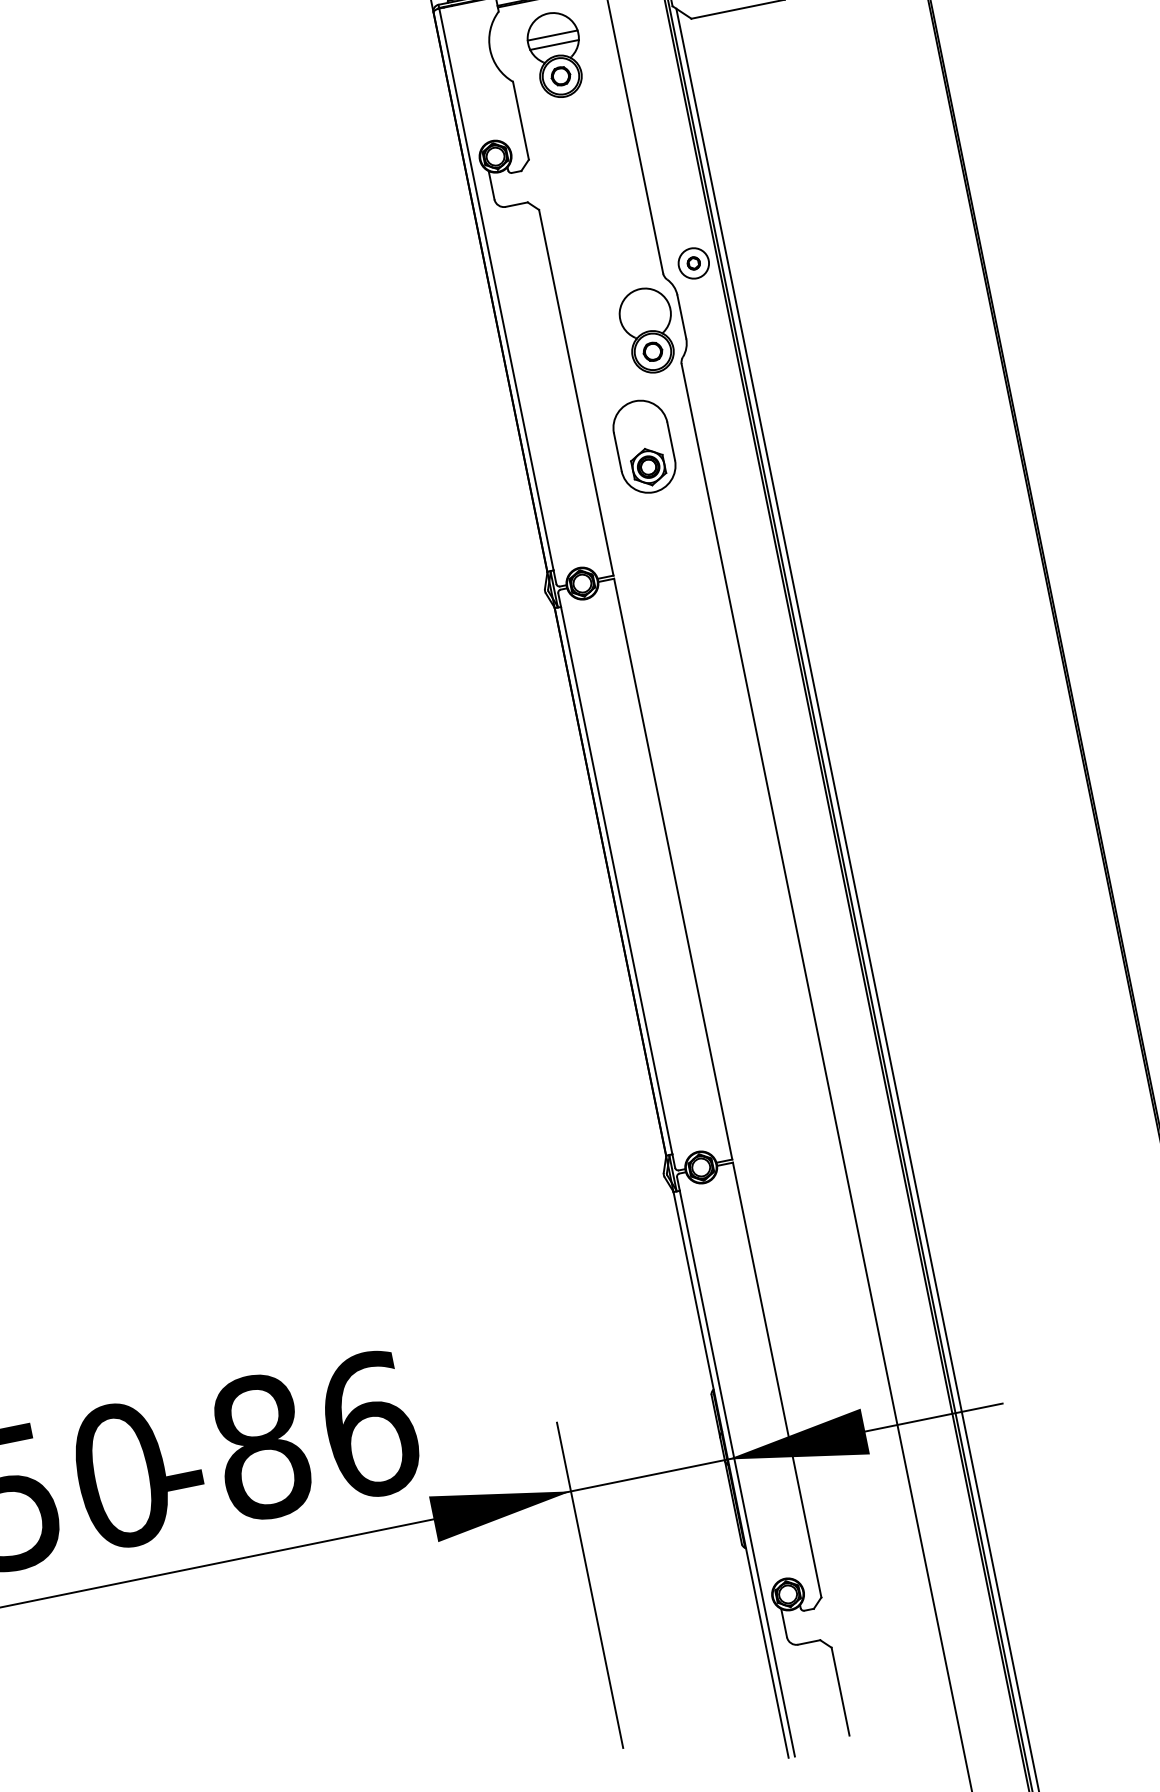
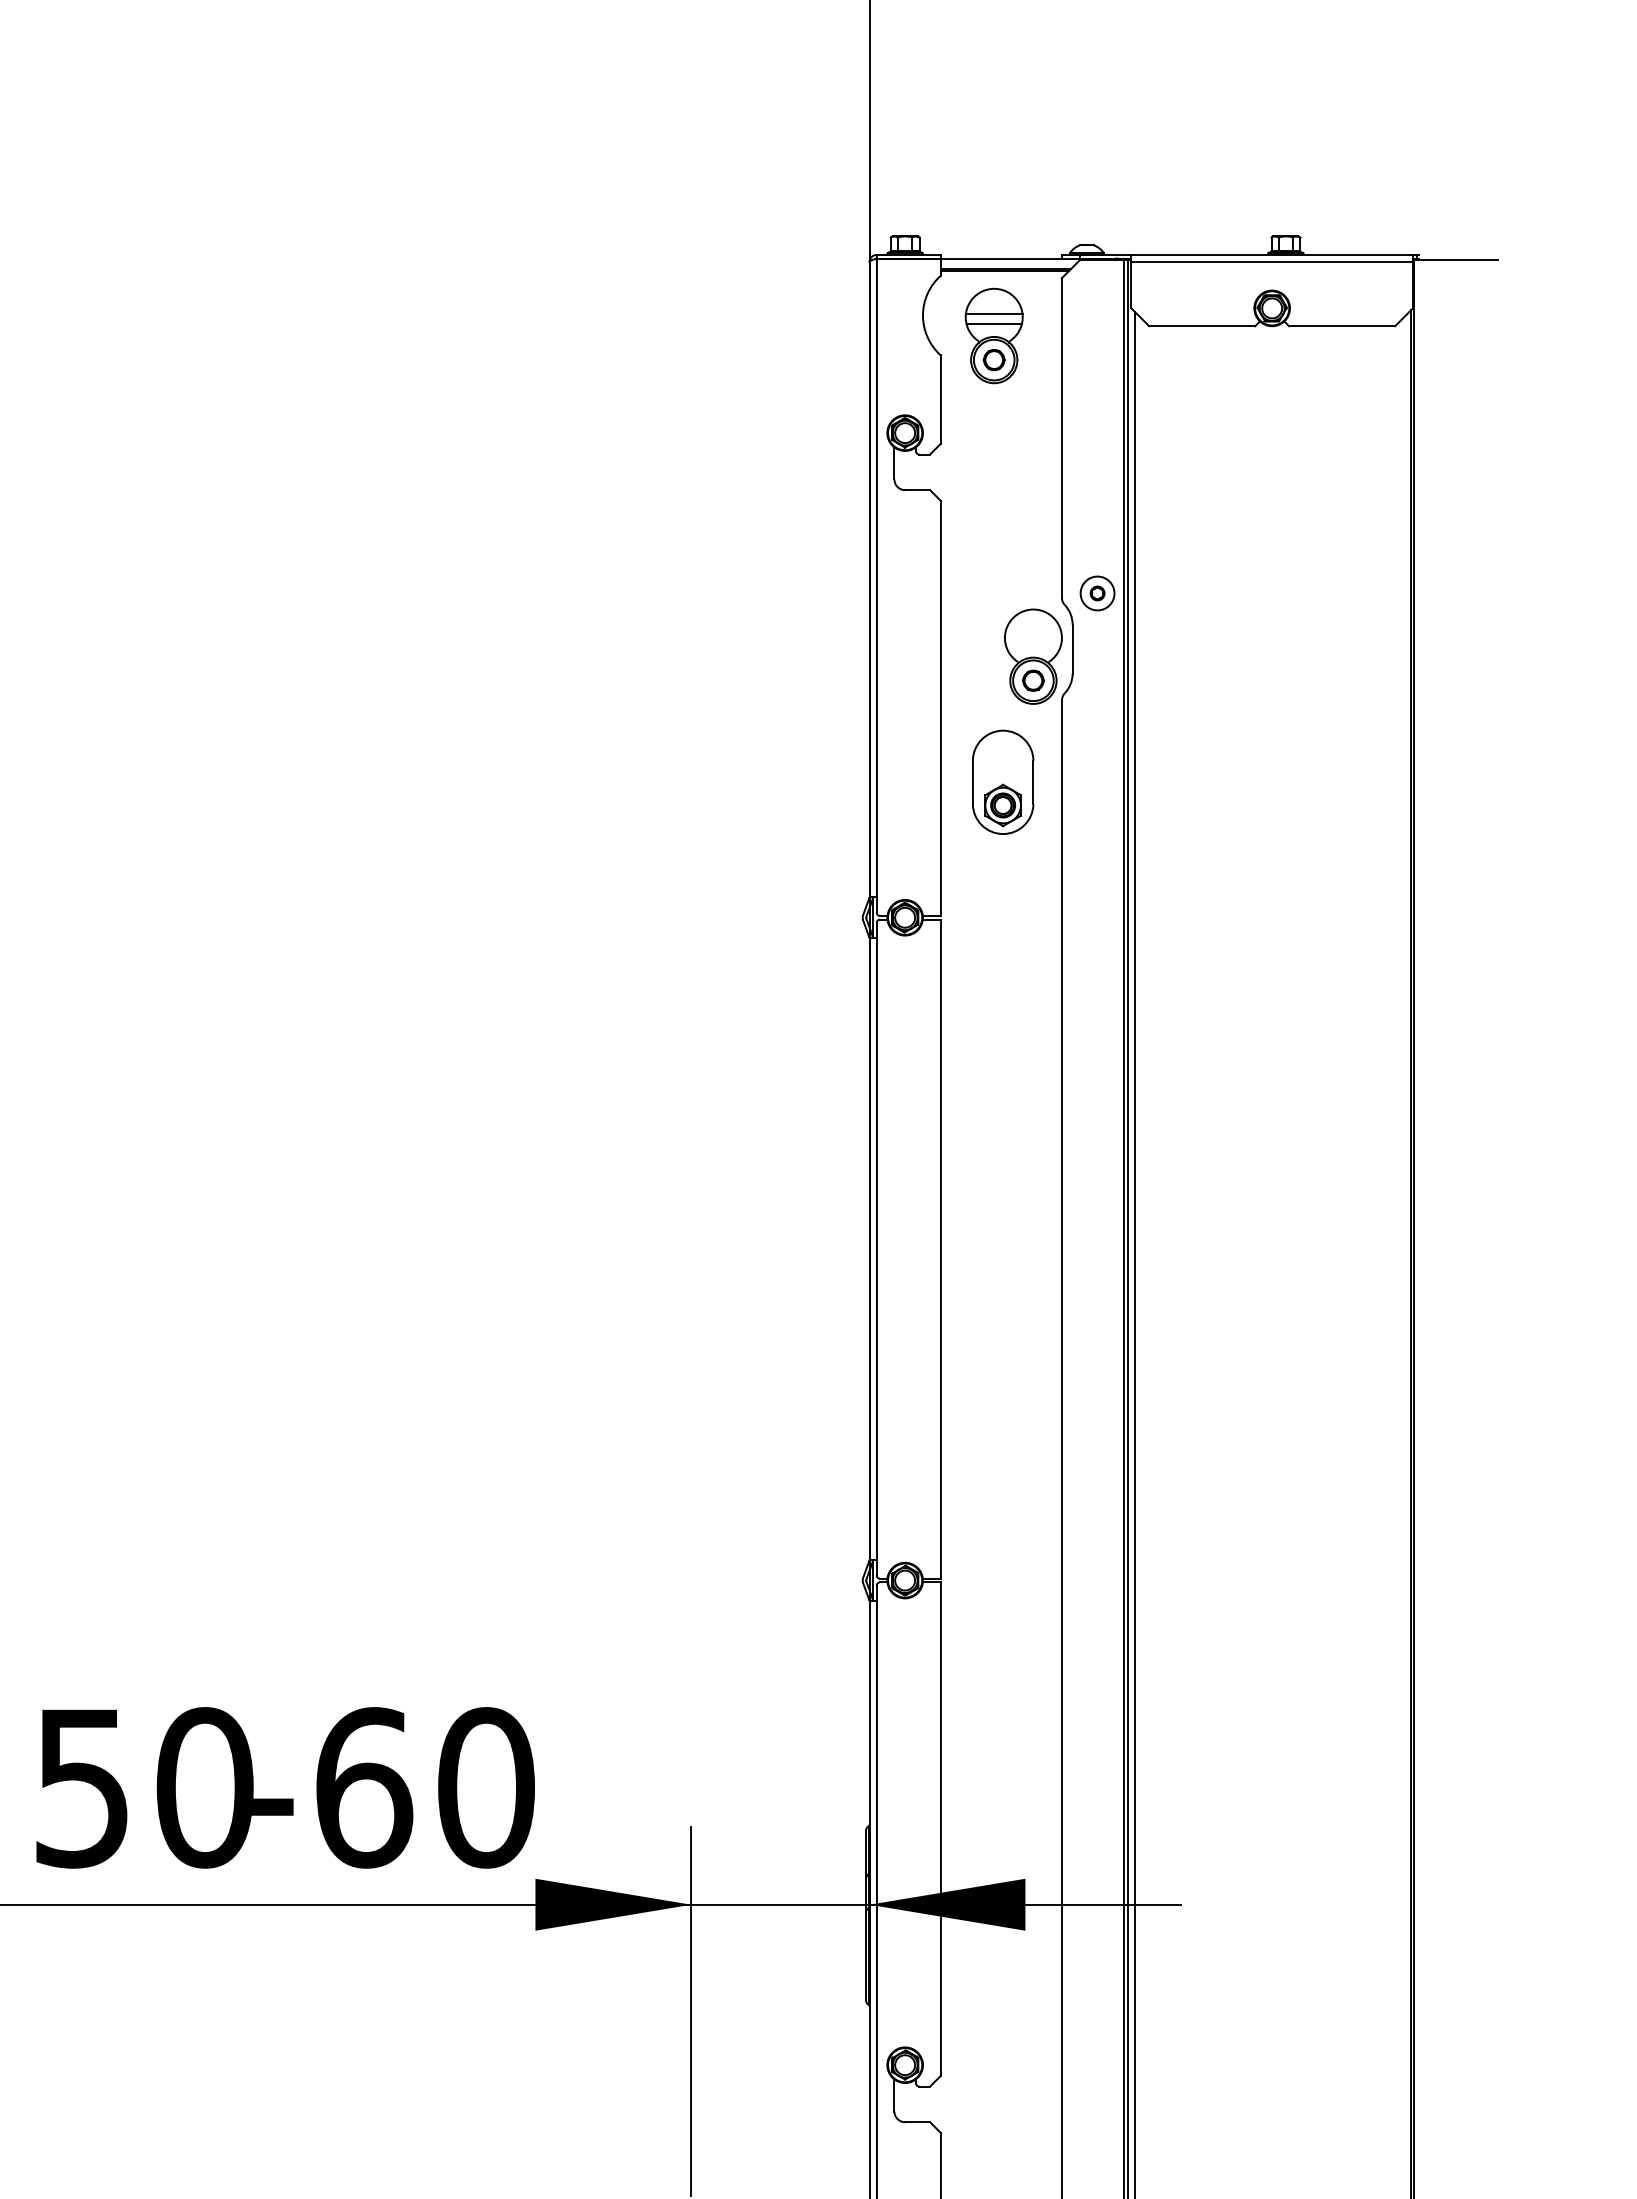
text: (315, 1435) -> (425, 1787), -86 -> -60

